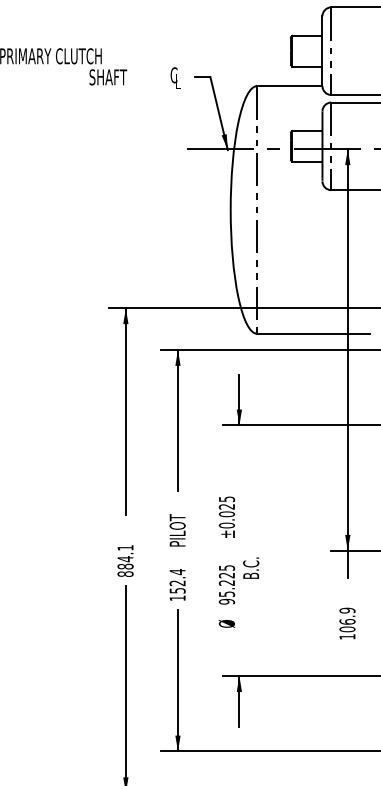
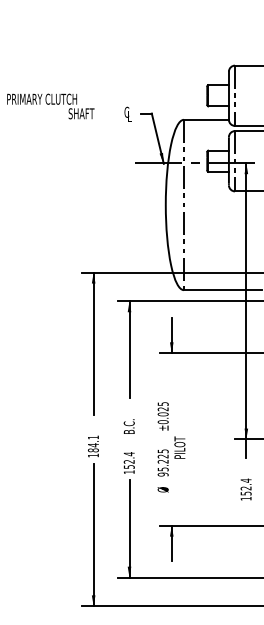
text: (176, 530) -> (128, 425), PILOT -> B.C.
text: (250, 560) -> (179, 446), B.C. -> PILOT
text: (124, 574) -> (92, 455), 884.1 -> 184.1
text: (346, 619) -> (245, 486), 106.9 -> 152.4

